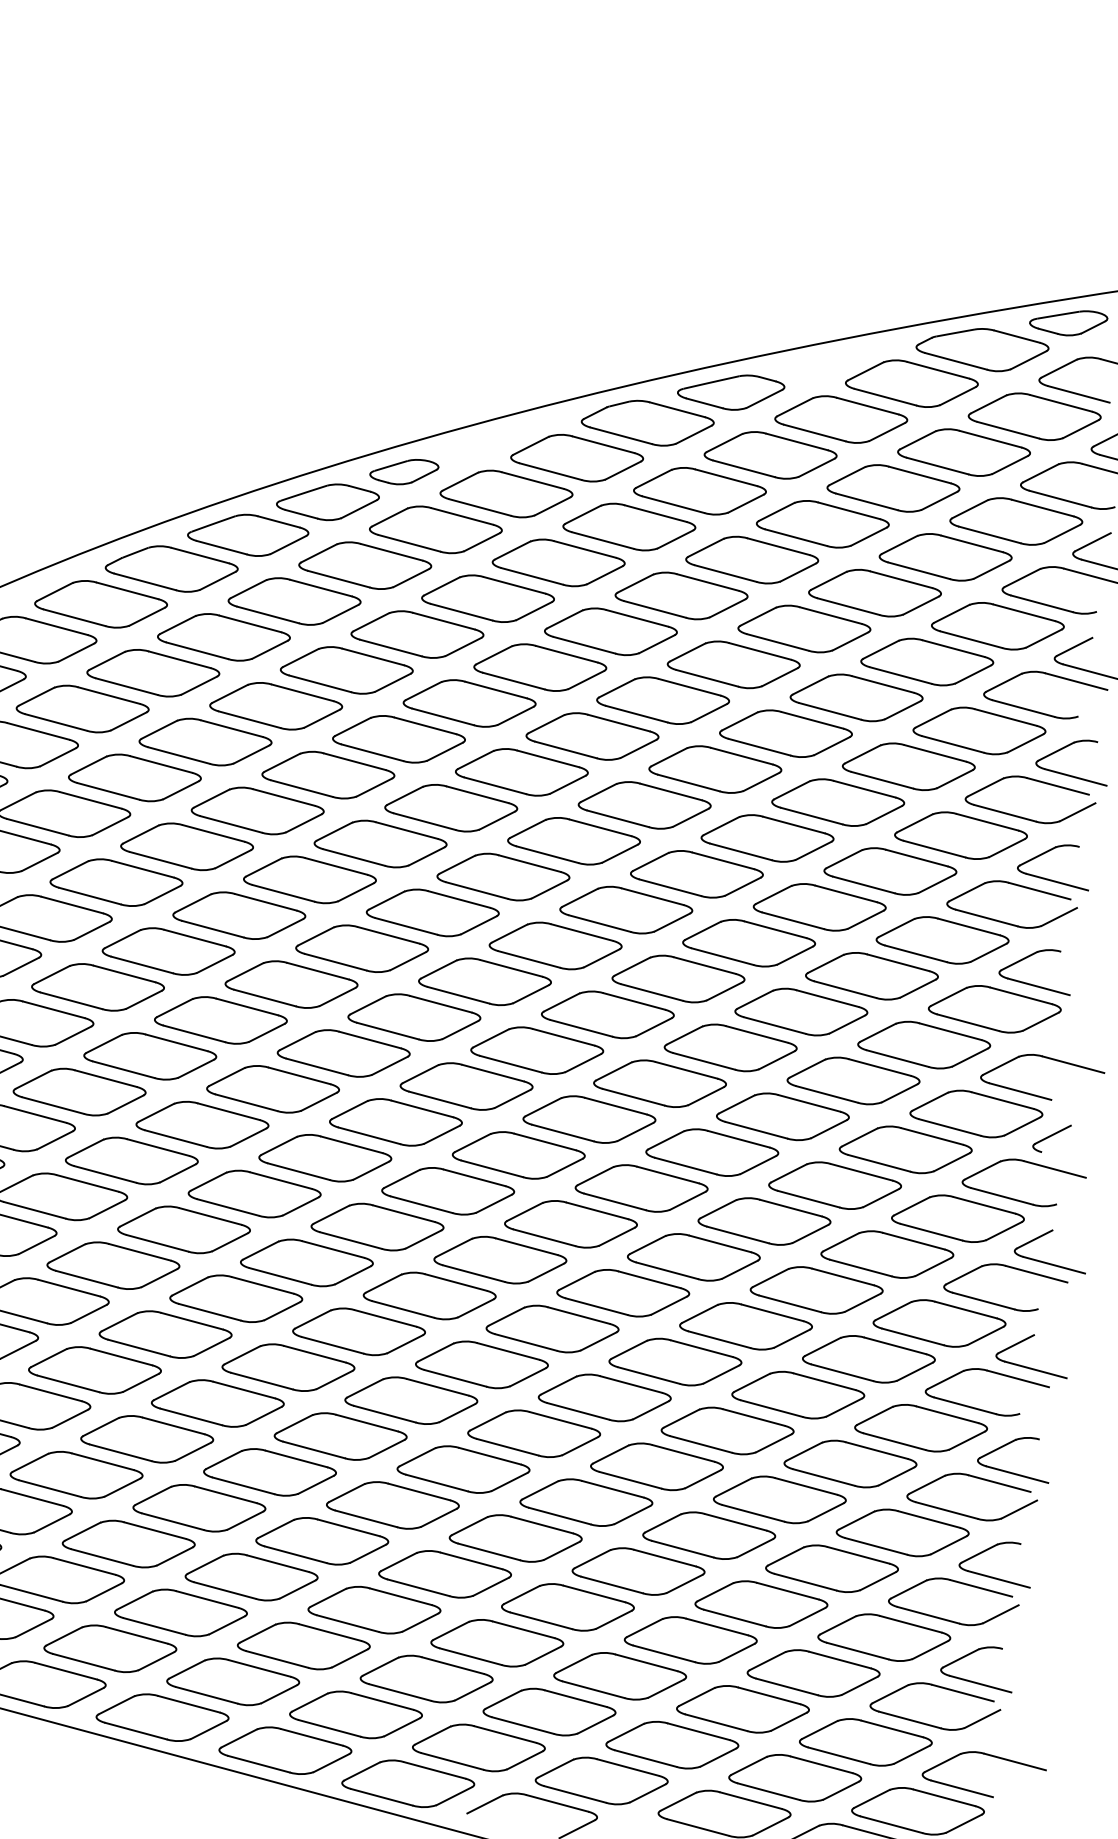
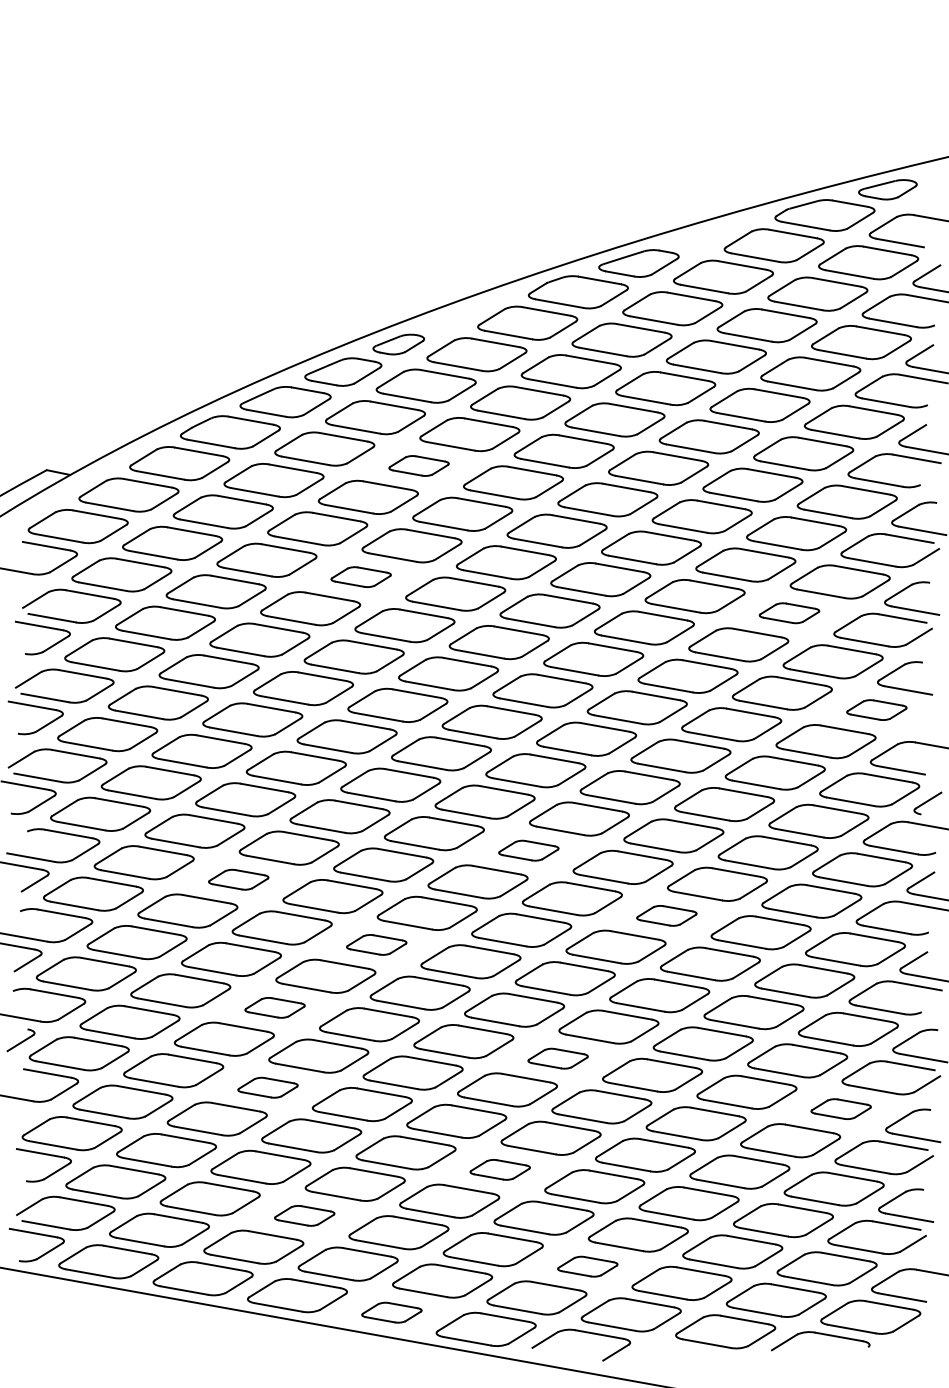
part: (416, 633) -> (418, 465), size x0.6
part: (327, 774) -> (360, 576), size x0.6
part: (890, 870) -> (789, 612), size x0.6
part: (994, 1008) -> (876, 709), size x0.6
part: (518, 1155) -> (528, 850), size x0.6
part: (131, 1160) -> (238, 879), size x0.6
part: (693, 1256) -> (666, 915), size x0.6
part: (306, 1262) -> (376, 944), size x0.6
part: (164, 1334) -> (274, 1007), size x0.6
part: (533, 1433) -> (557, 1058), size x0.6
part: (146, 1439) -> (267, 1087), size x0.6
part: (901, 1531) -> (840, 1108), size x0.6
part: (443, 1573) -> (499, 1169), size x0.6
part: (180, 1612) -> (304, 1215), size x0.6
part: (549, 1712) -> (587, 1266), size x0.6
part: (284, 1750) -> (391, 1312), size x0.6

